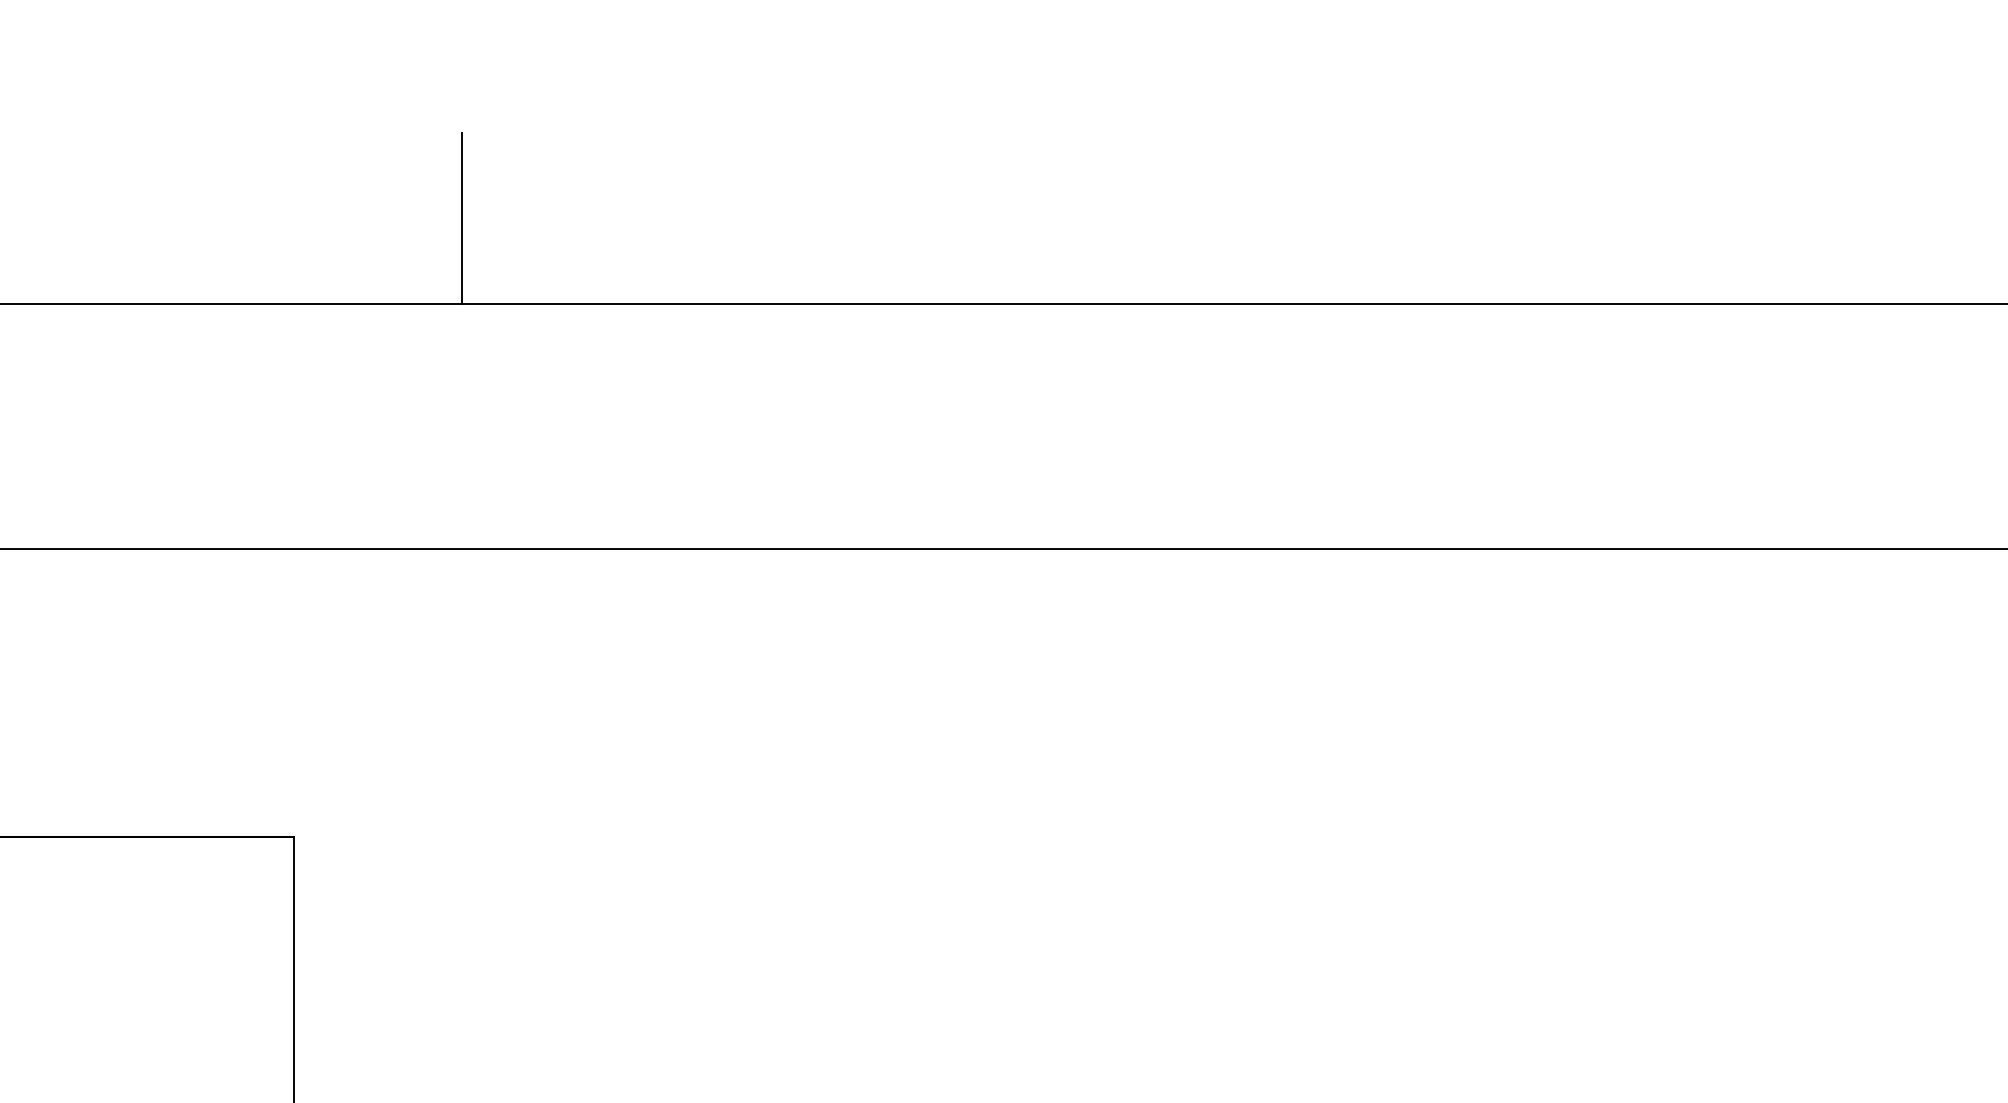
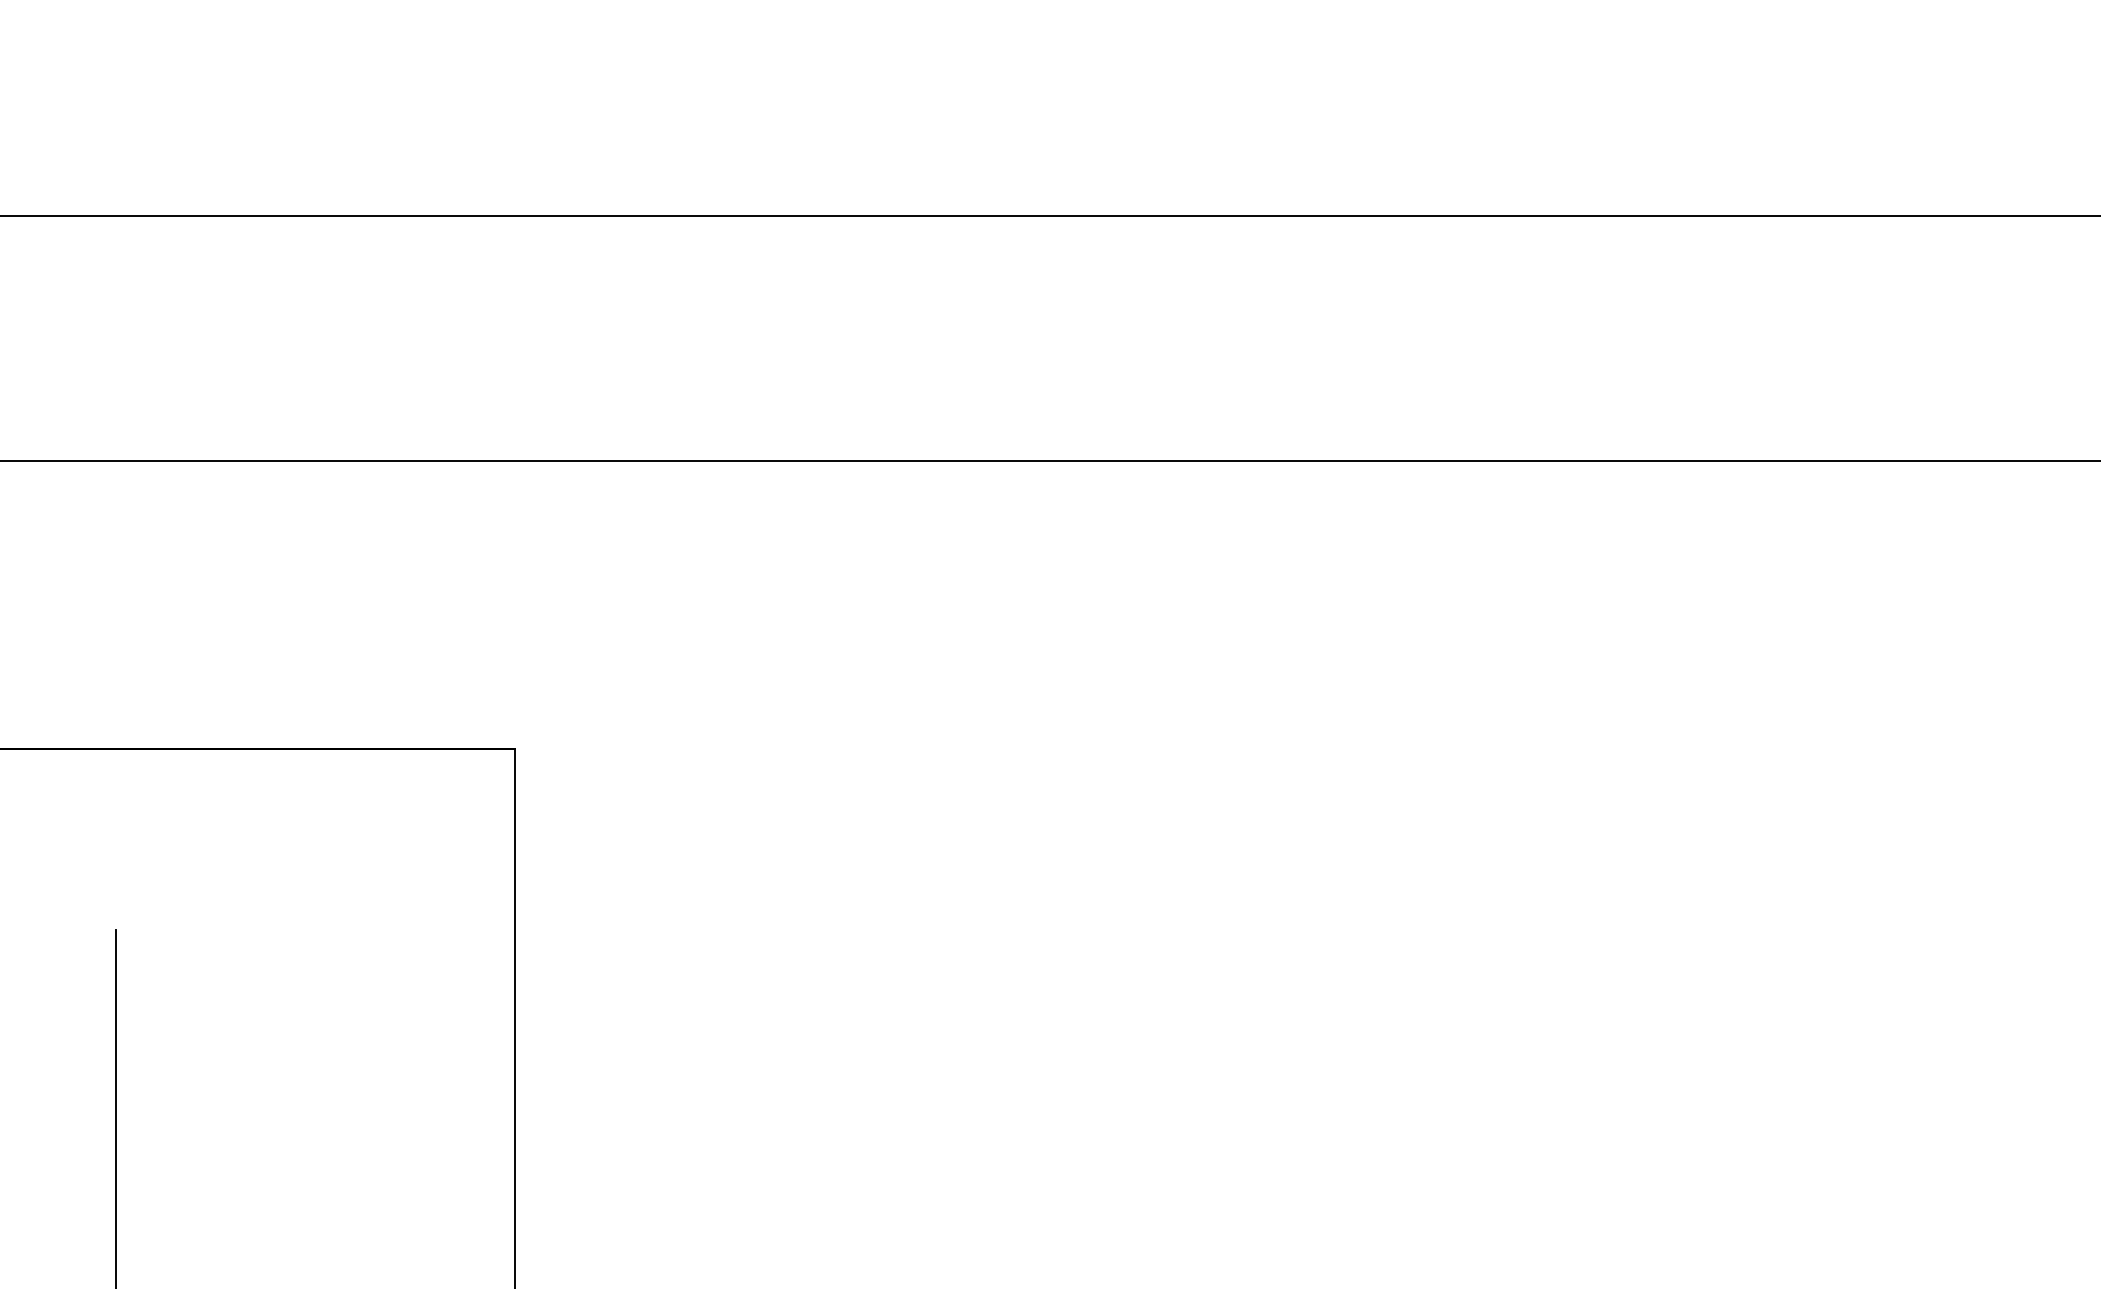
line: (461, 218) -> (681, 130), removed

